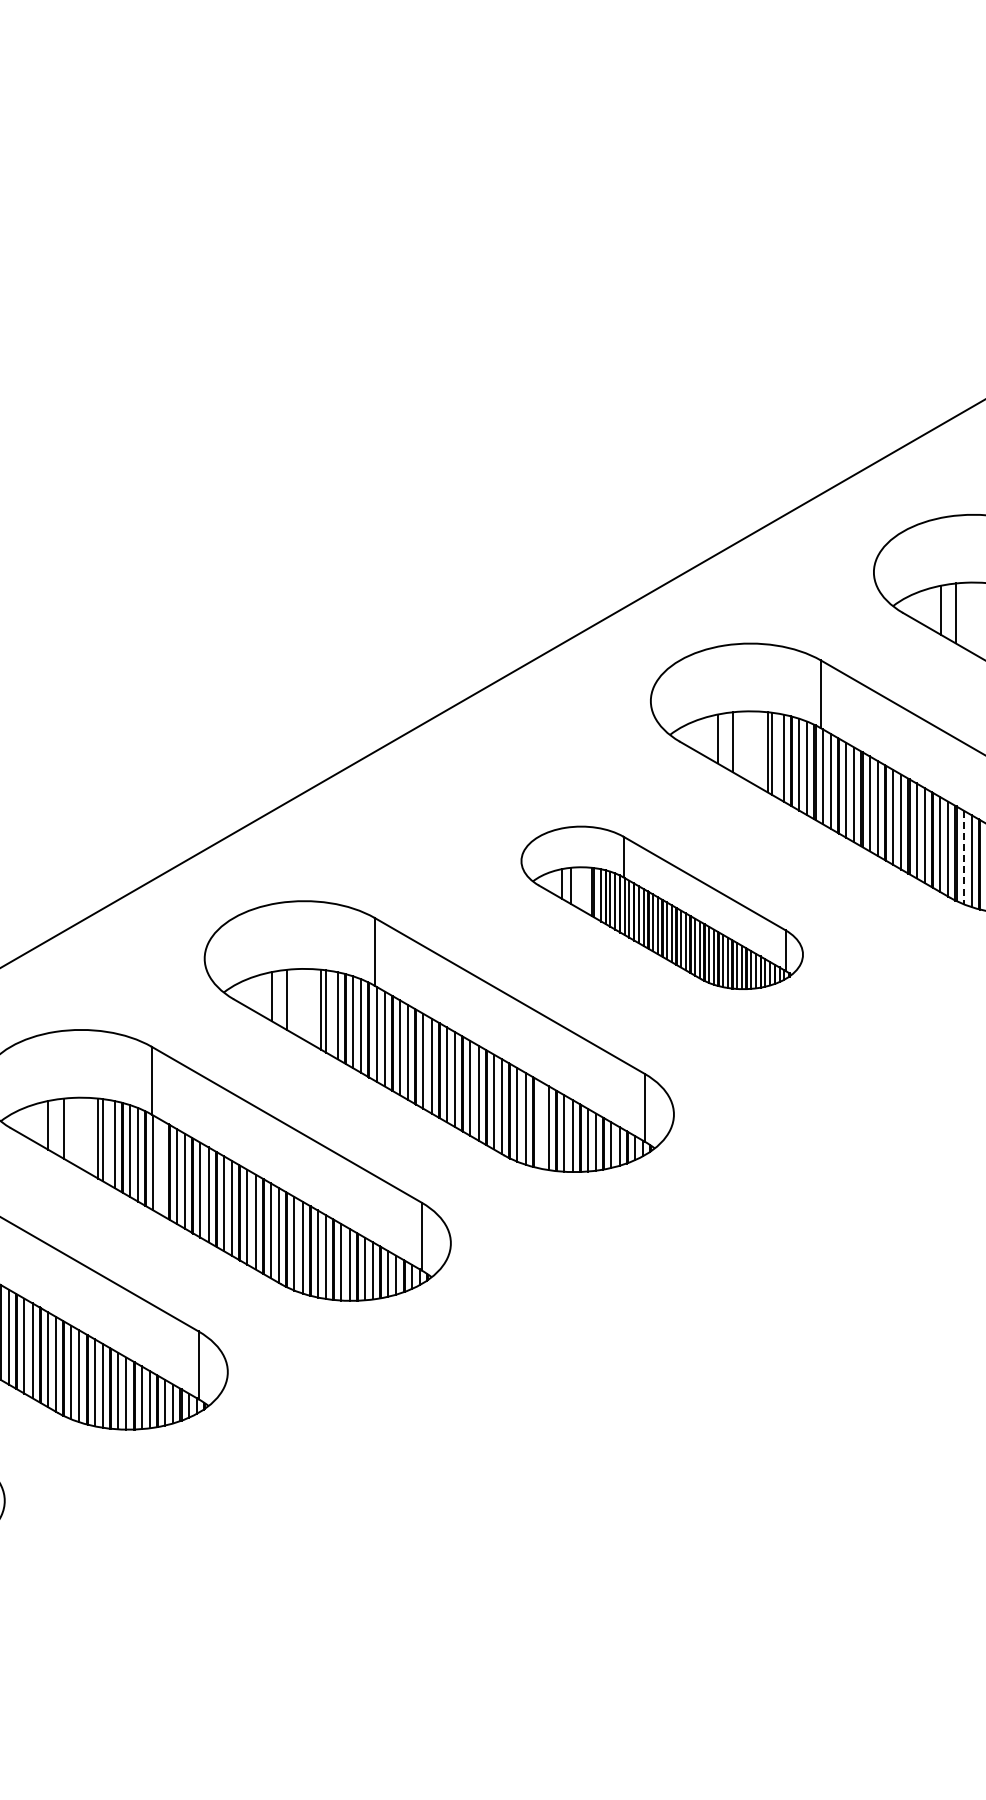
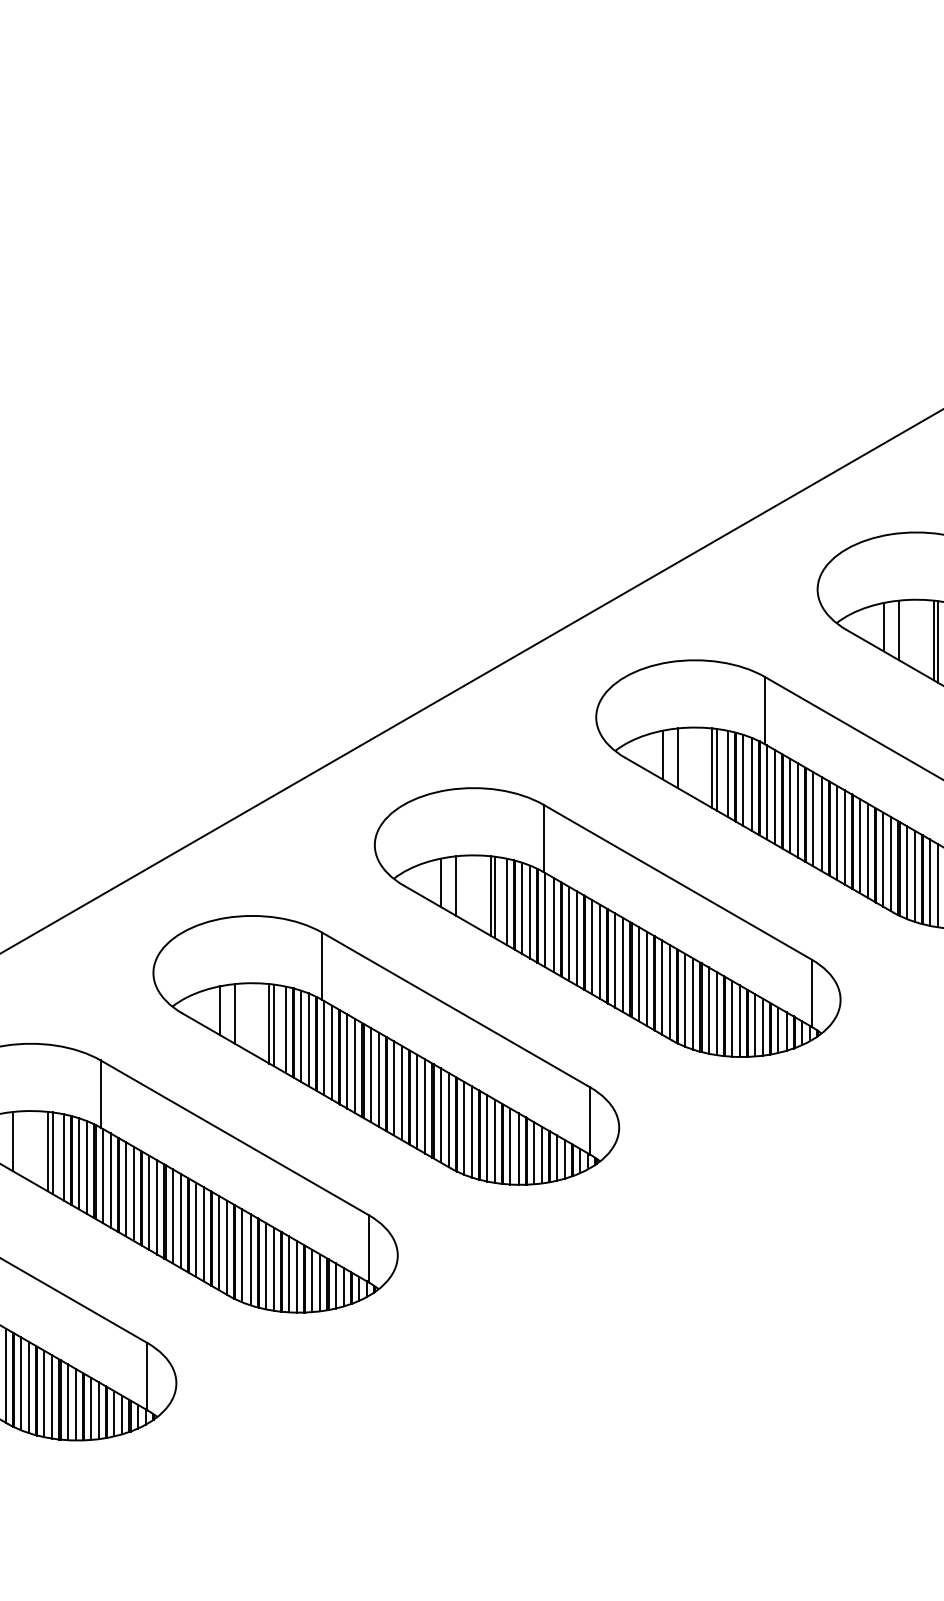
line: (963, 857) -> (906, 872), dashed -> solid
part: (661, 907) -> (606, 922), size x1.67
line: (540, 1124) -> (486, 1137), added
line: (161, 1167) -> (110, 1180), added

